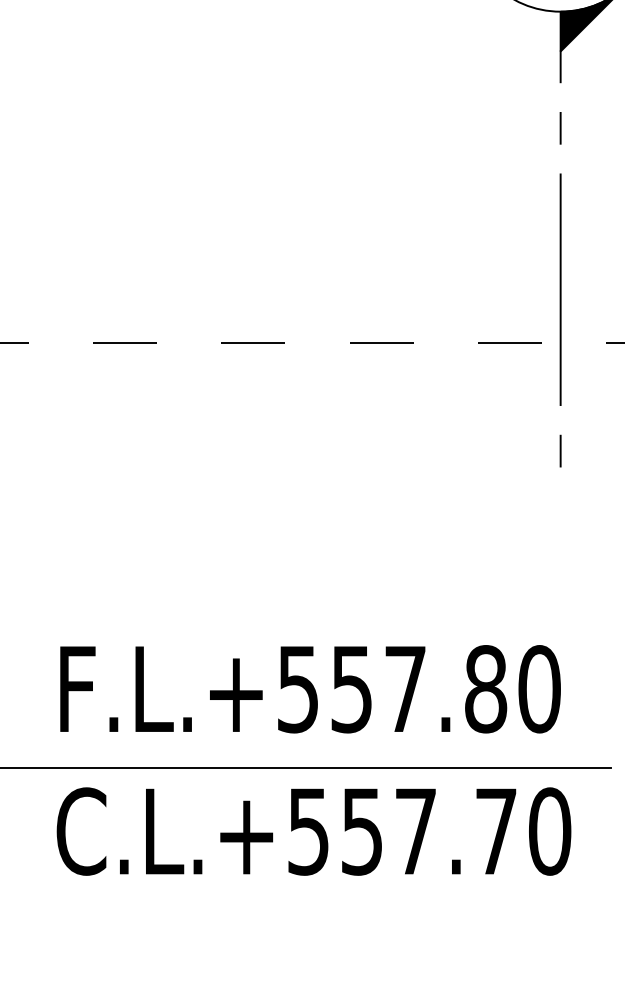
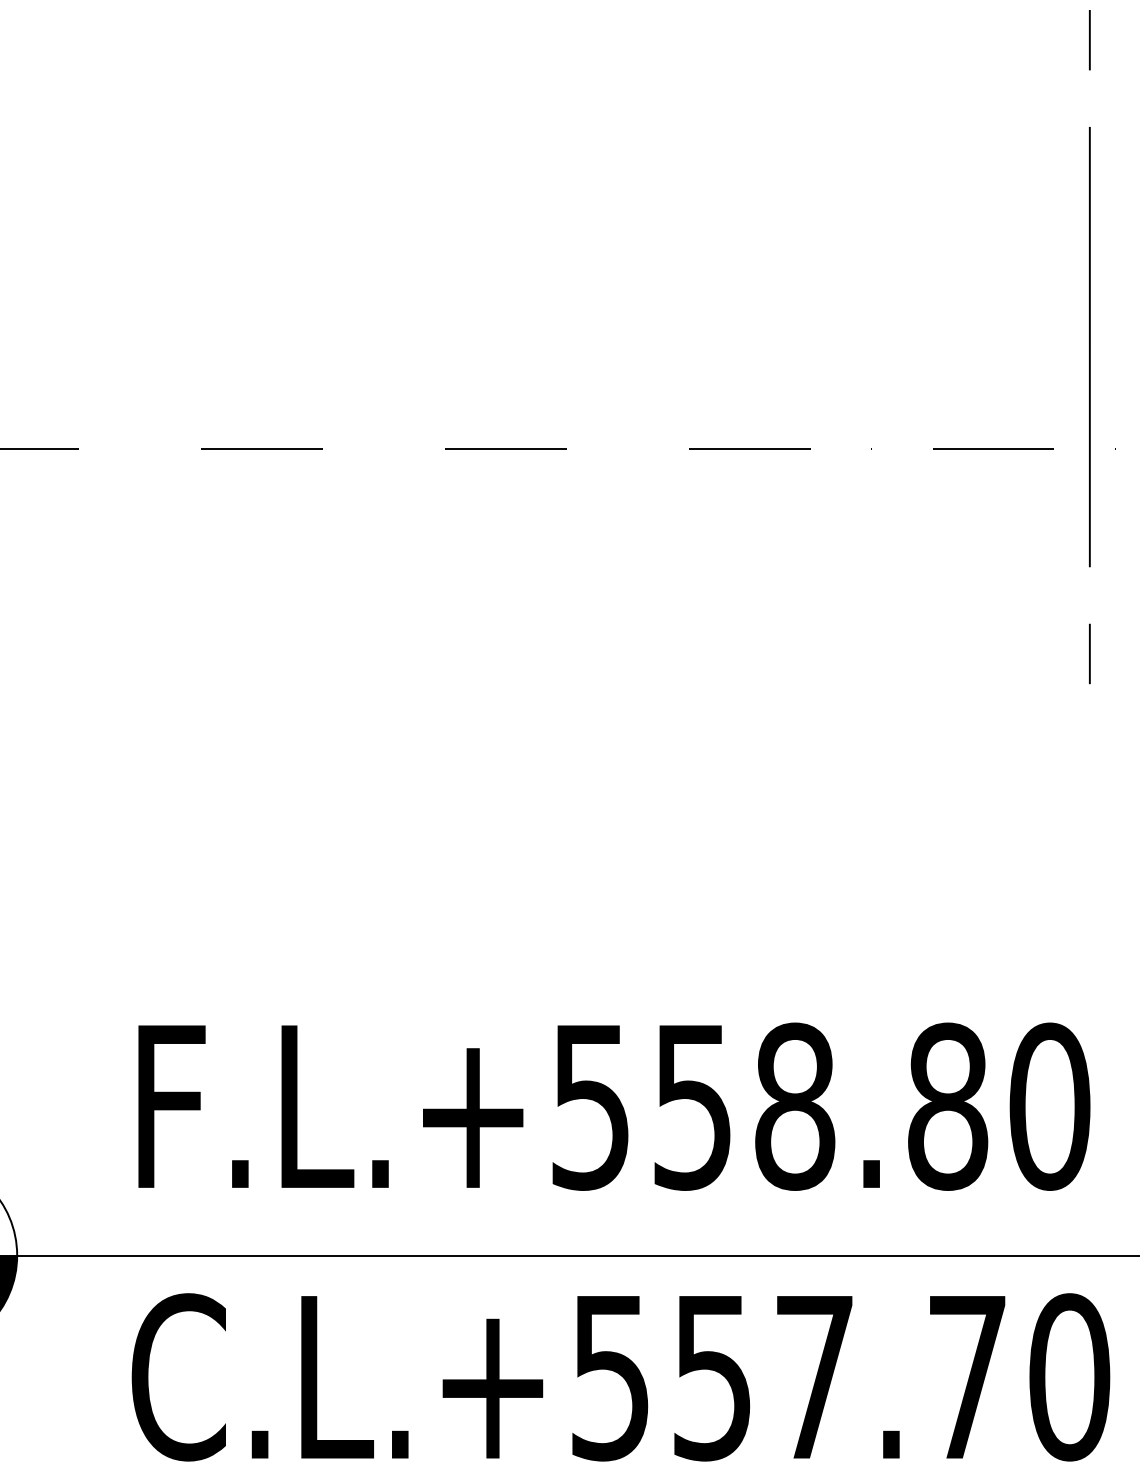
text: (405, 689) -> (794, 1107), F.L.+557.80 -> F.L.+558.80

